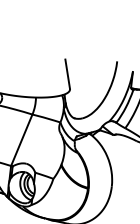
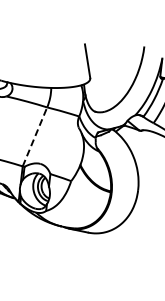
line: (21, 139) -> (34, 136), solid -> dashed

